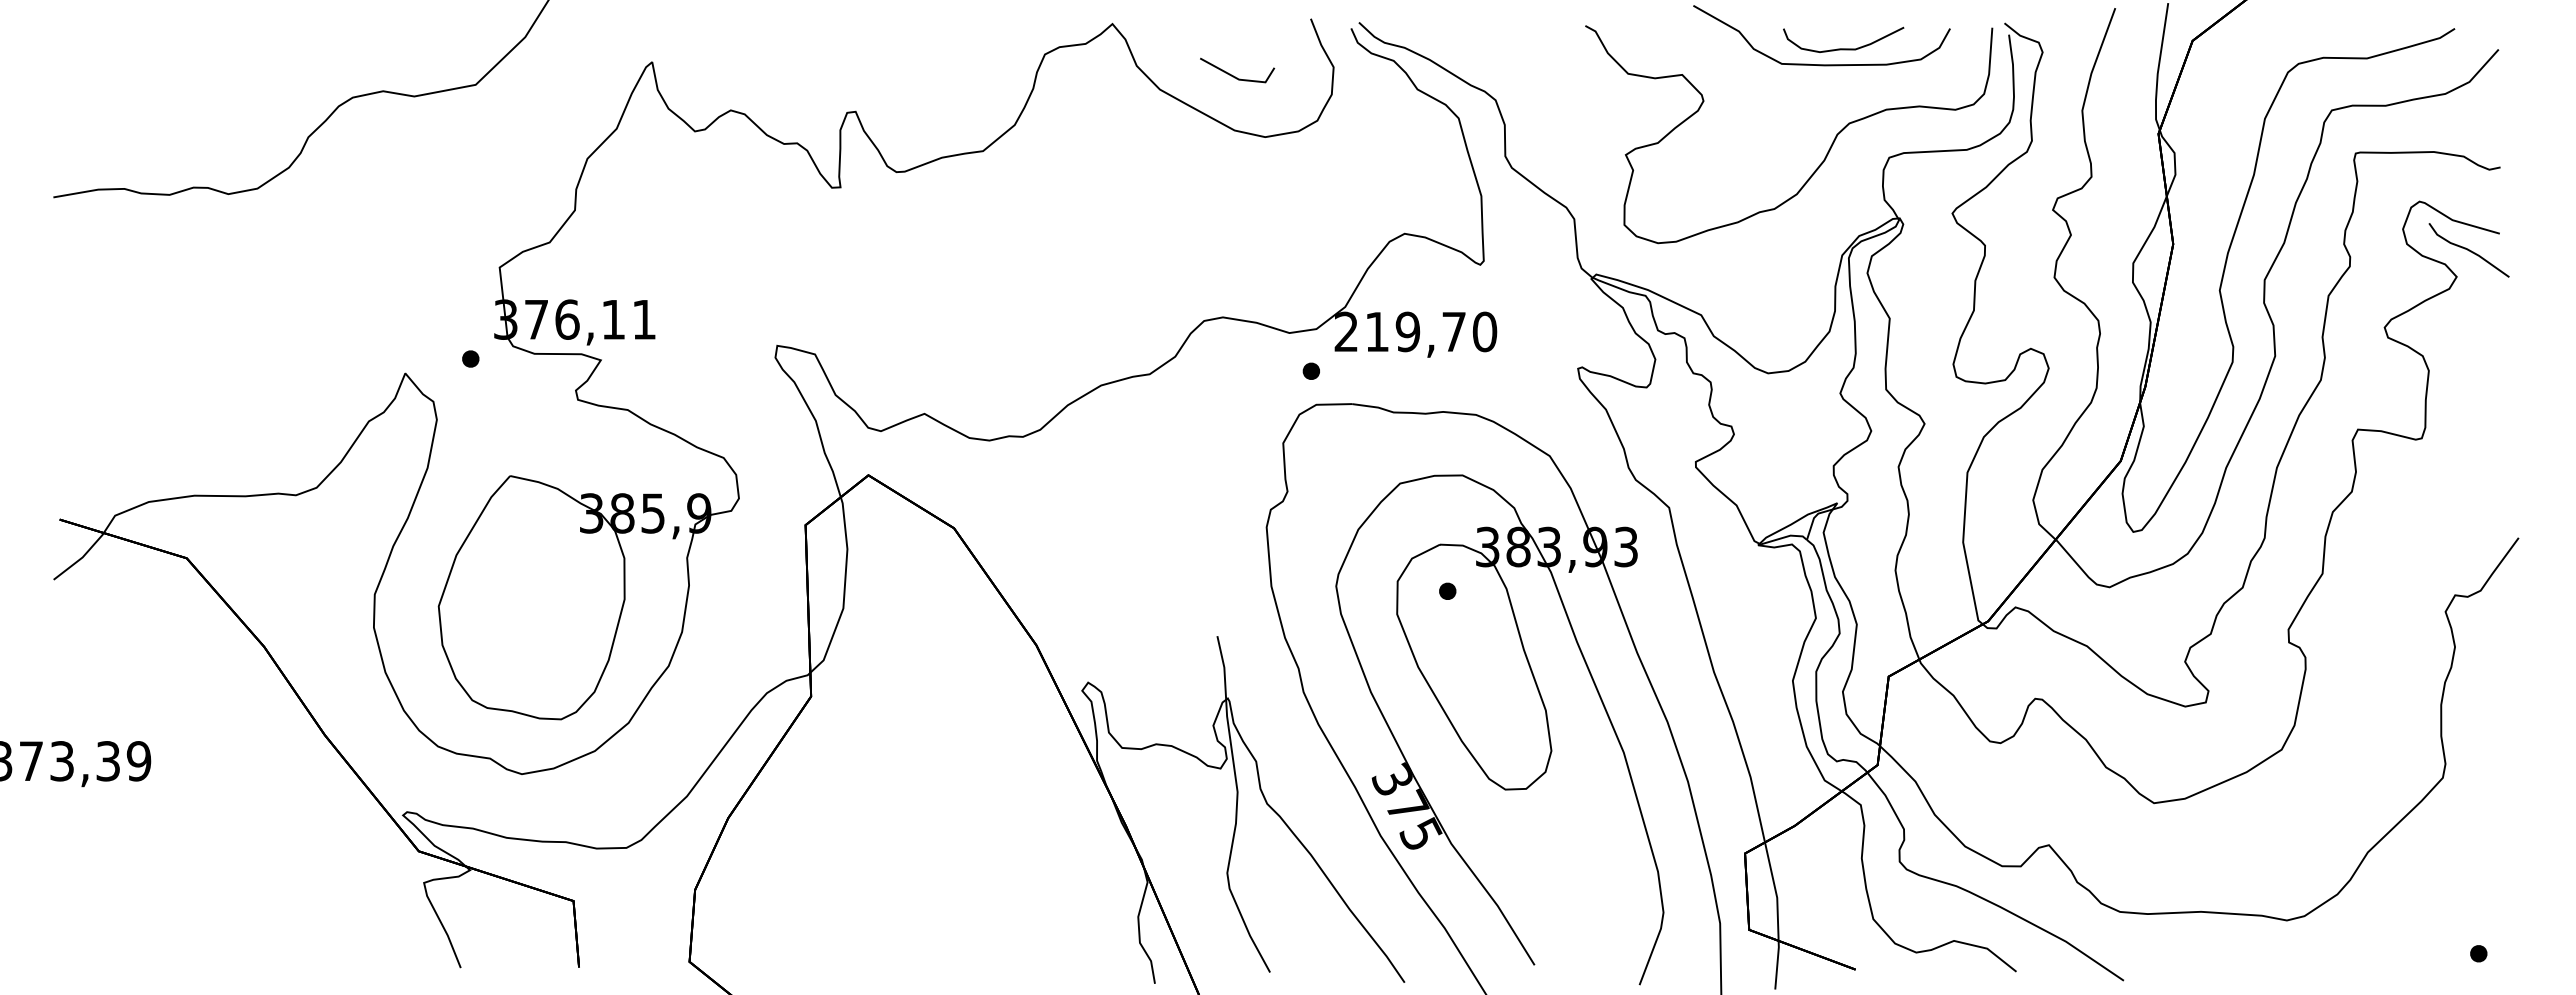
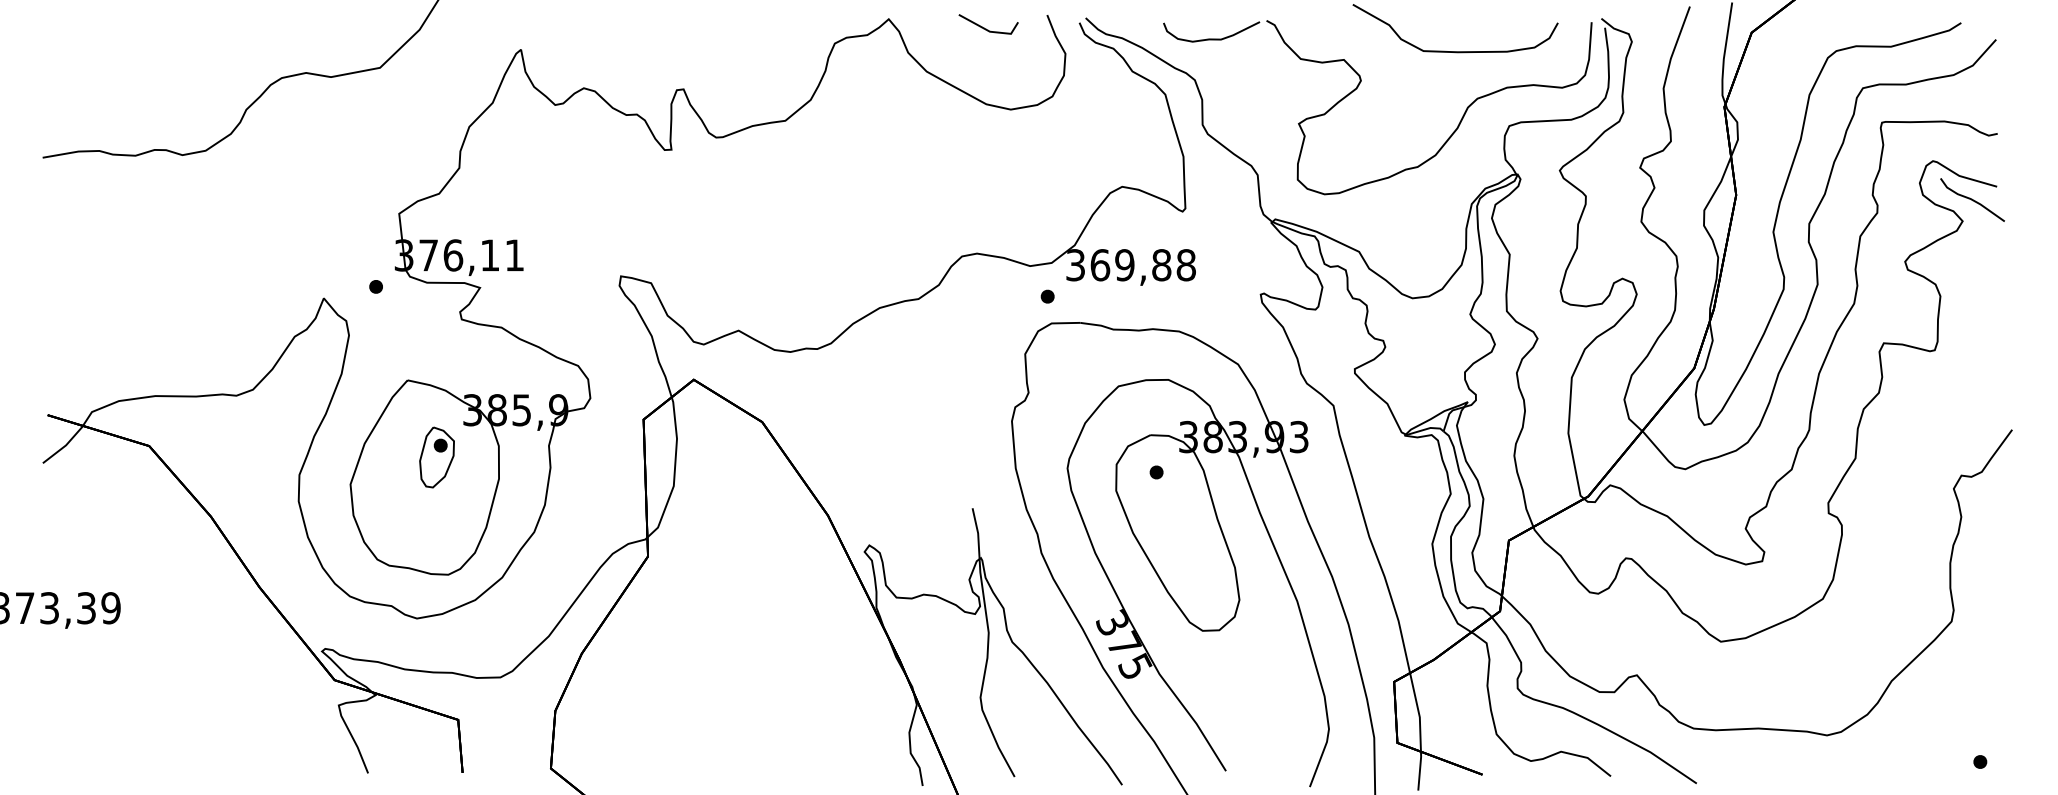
curve: (1843, 48) -> (1211, 38), moved
line: (1235, 76) -> (987, 29), moved
text: (1415, 331) -> (1130, 264), 219,70 -> 369,88
part: (547, 572) -> (437, 457), added

